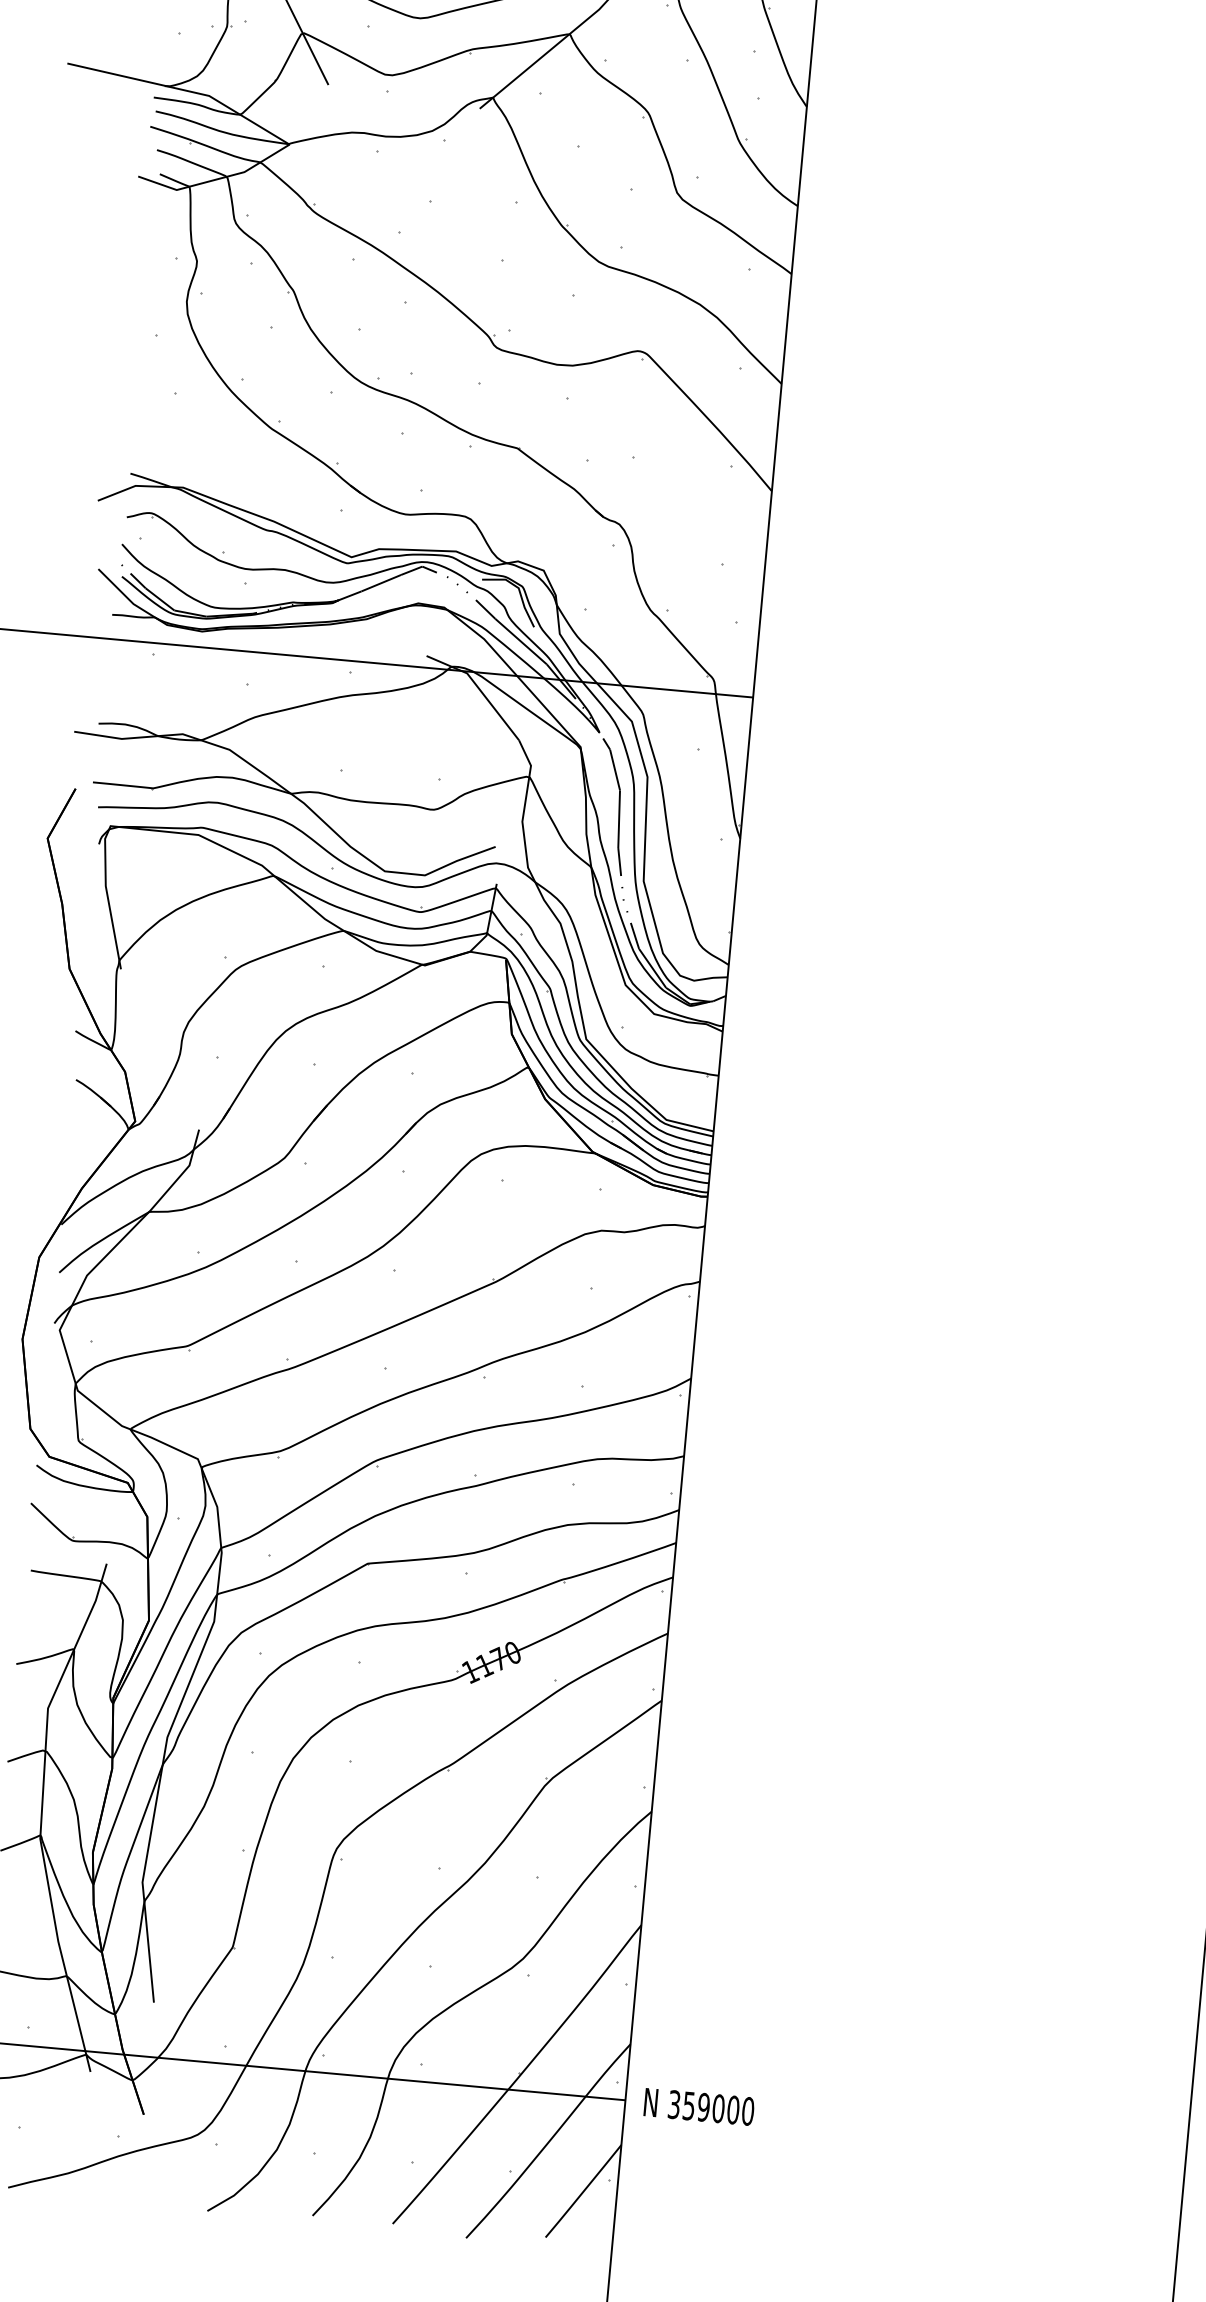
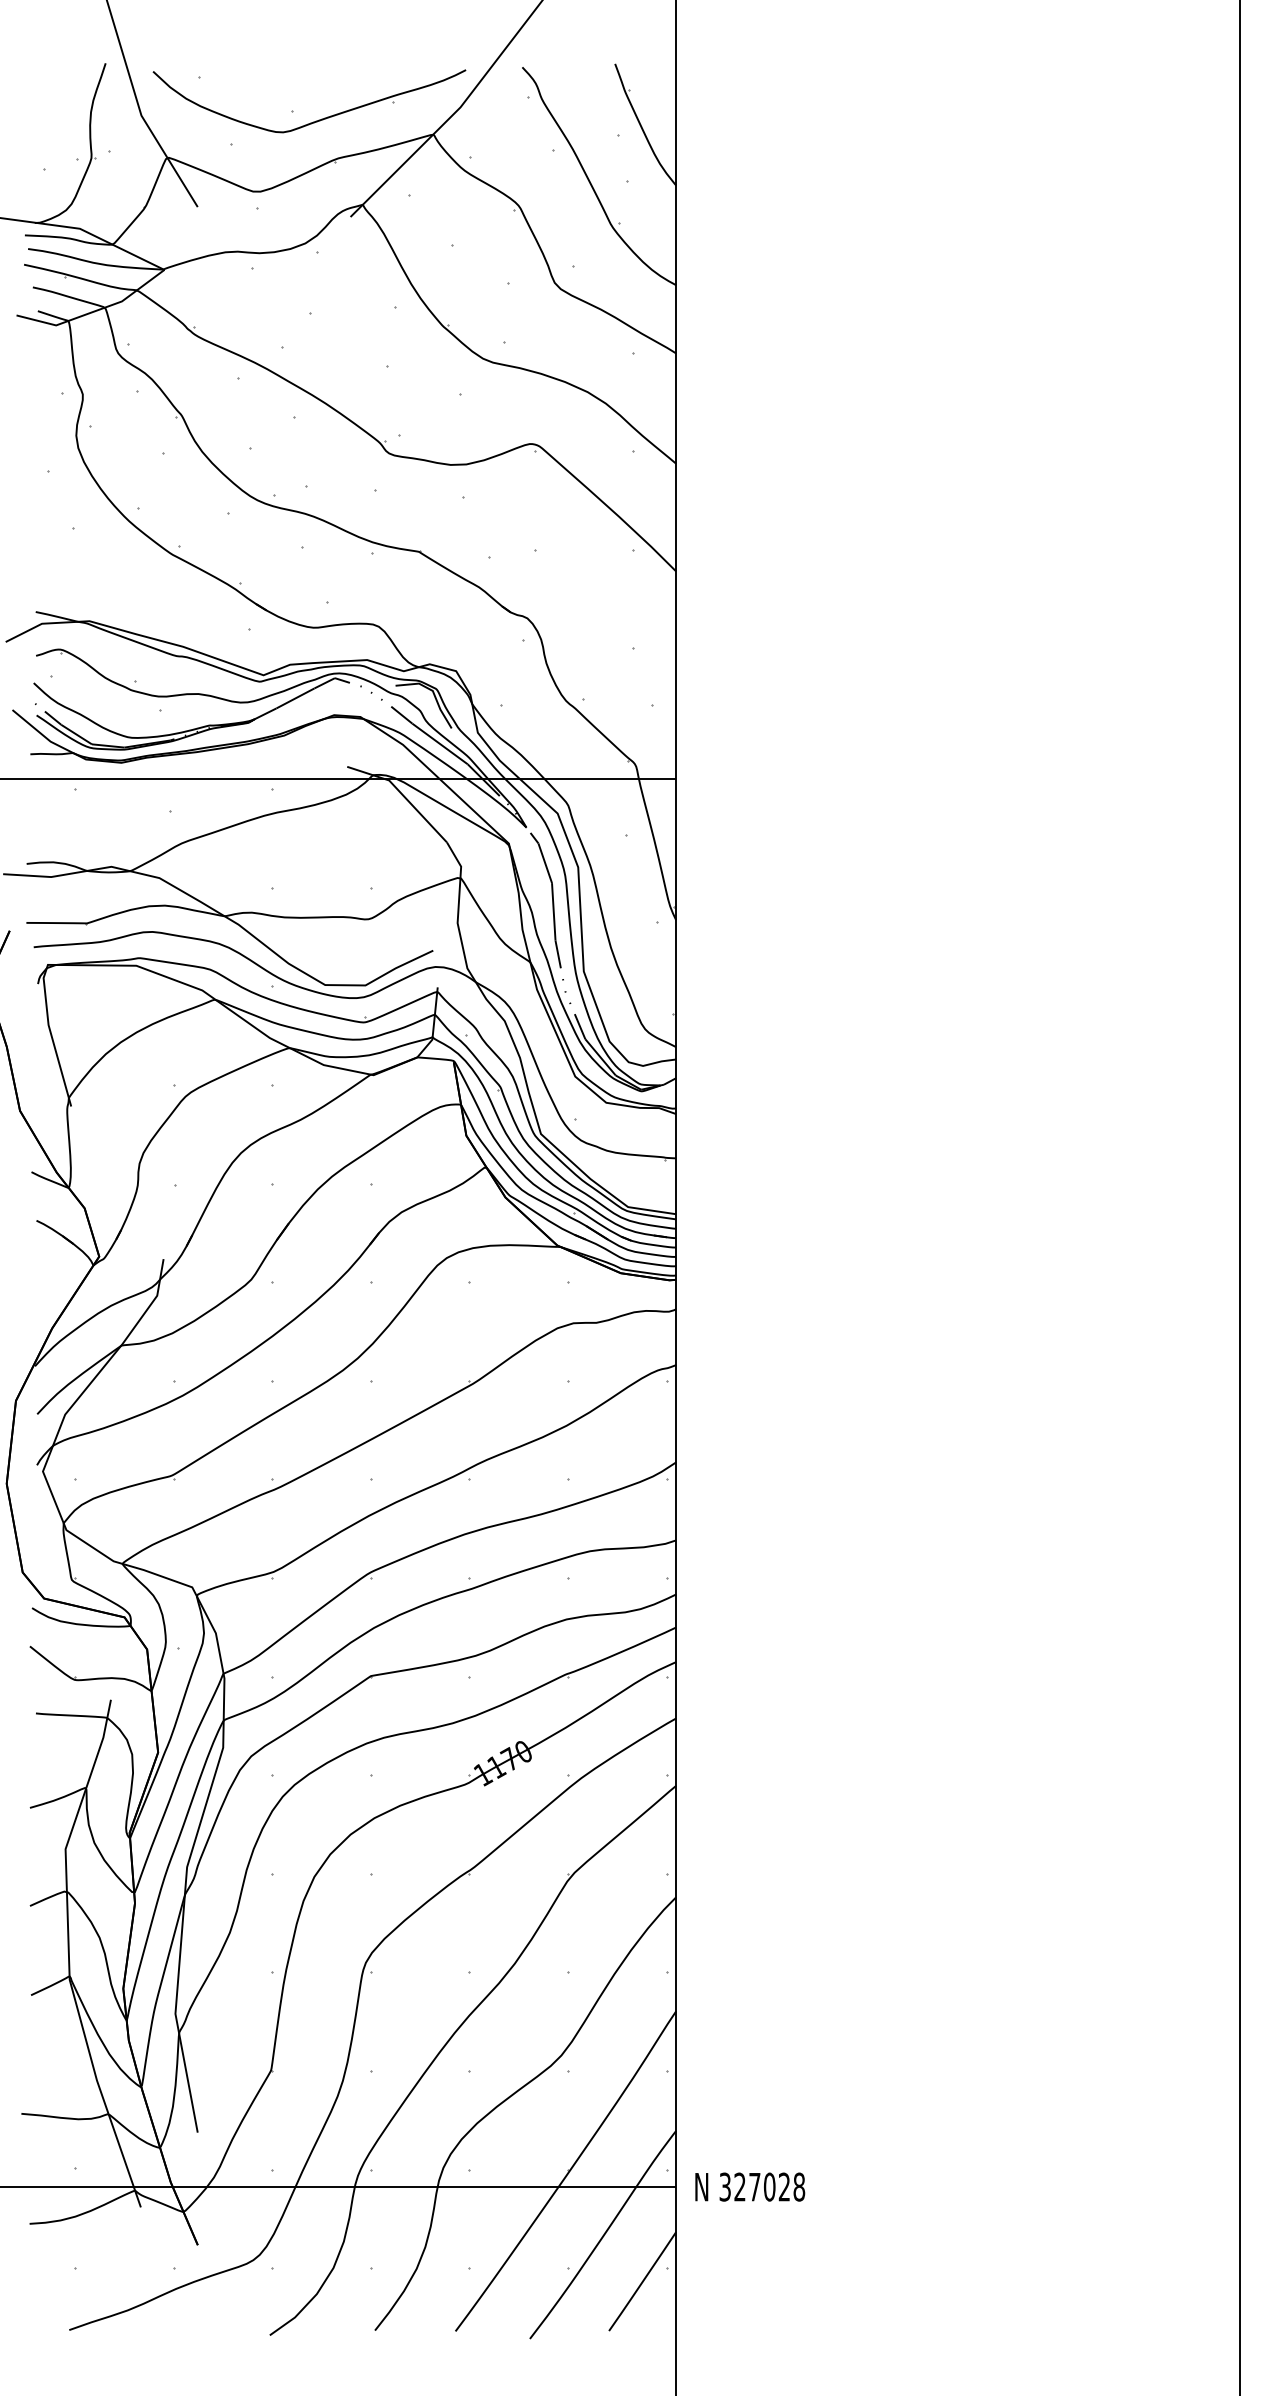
text: (718, 2108) -> (769, 2186), 359000 -> 327028

